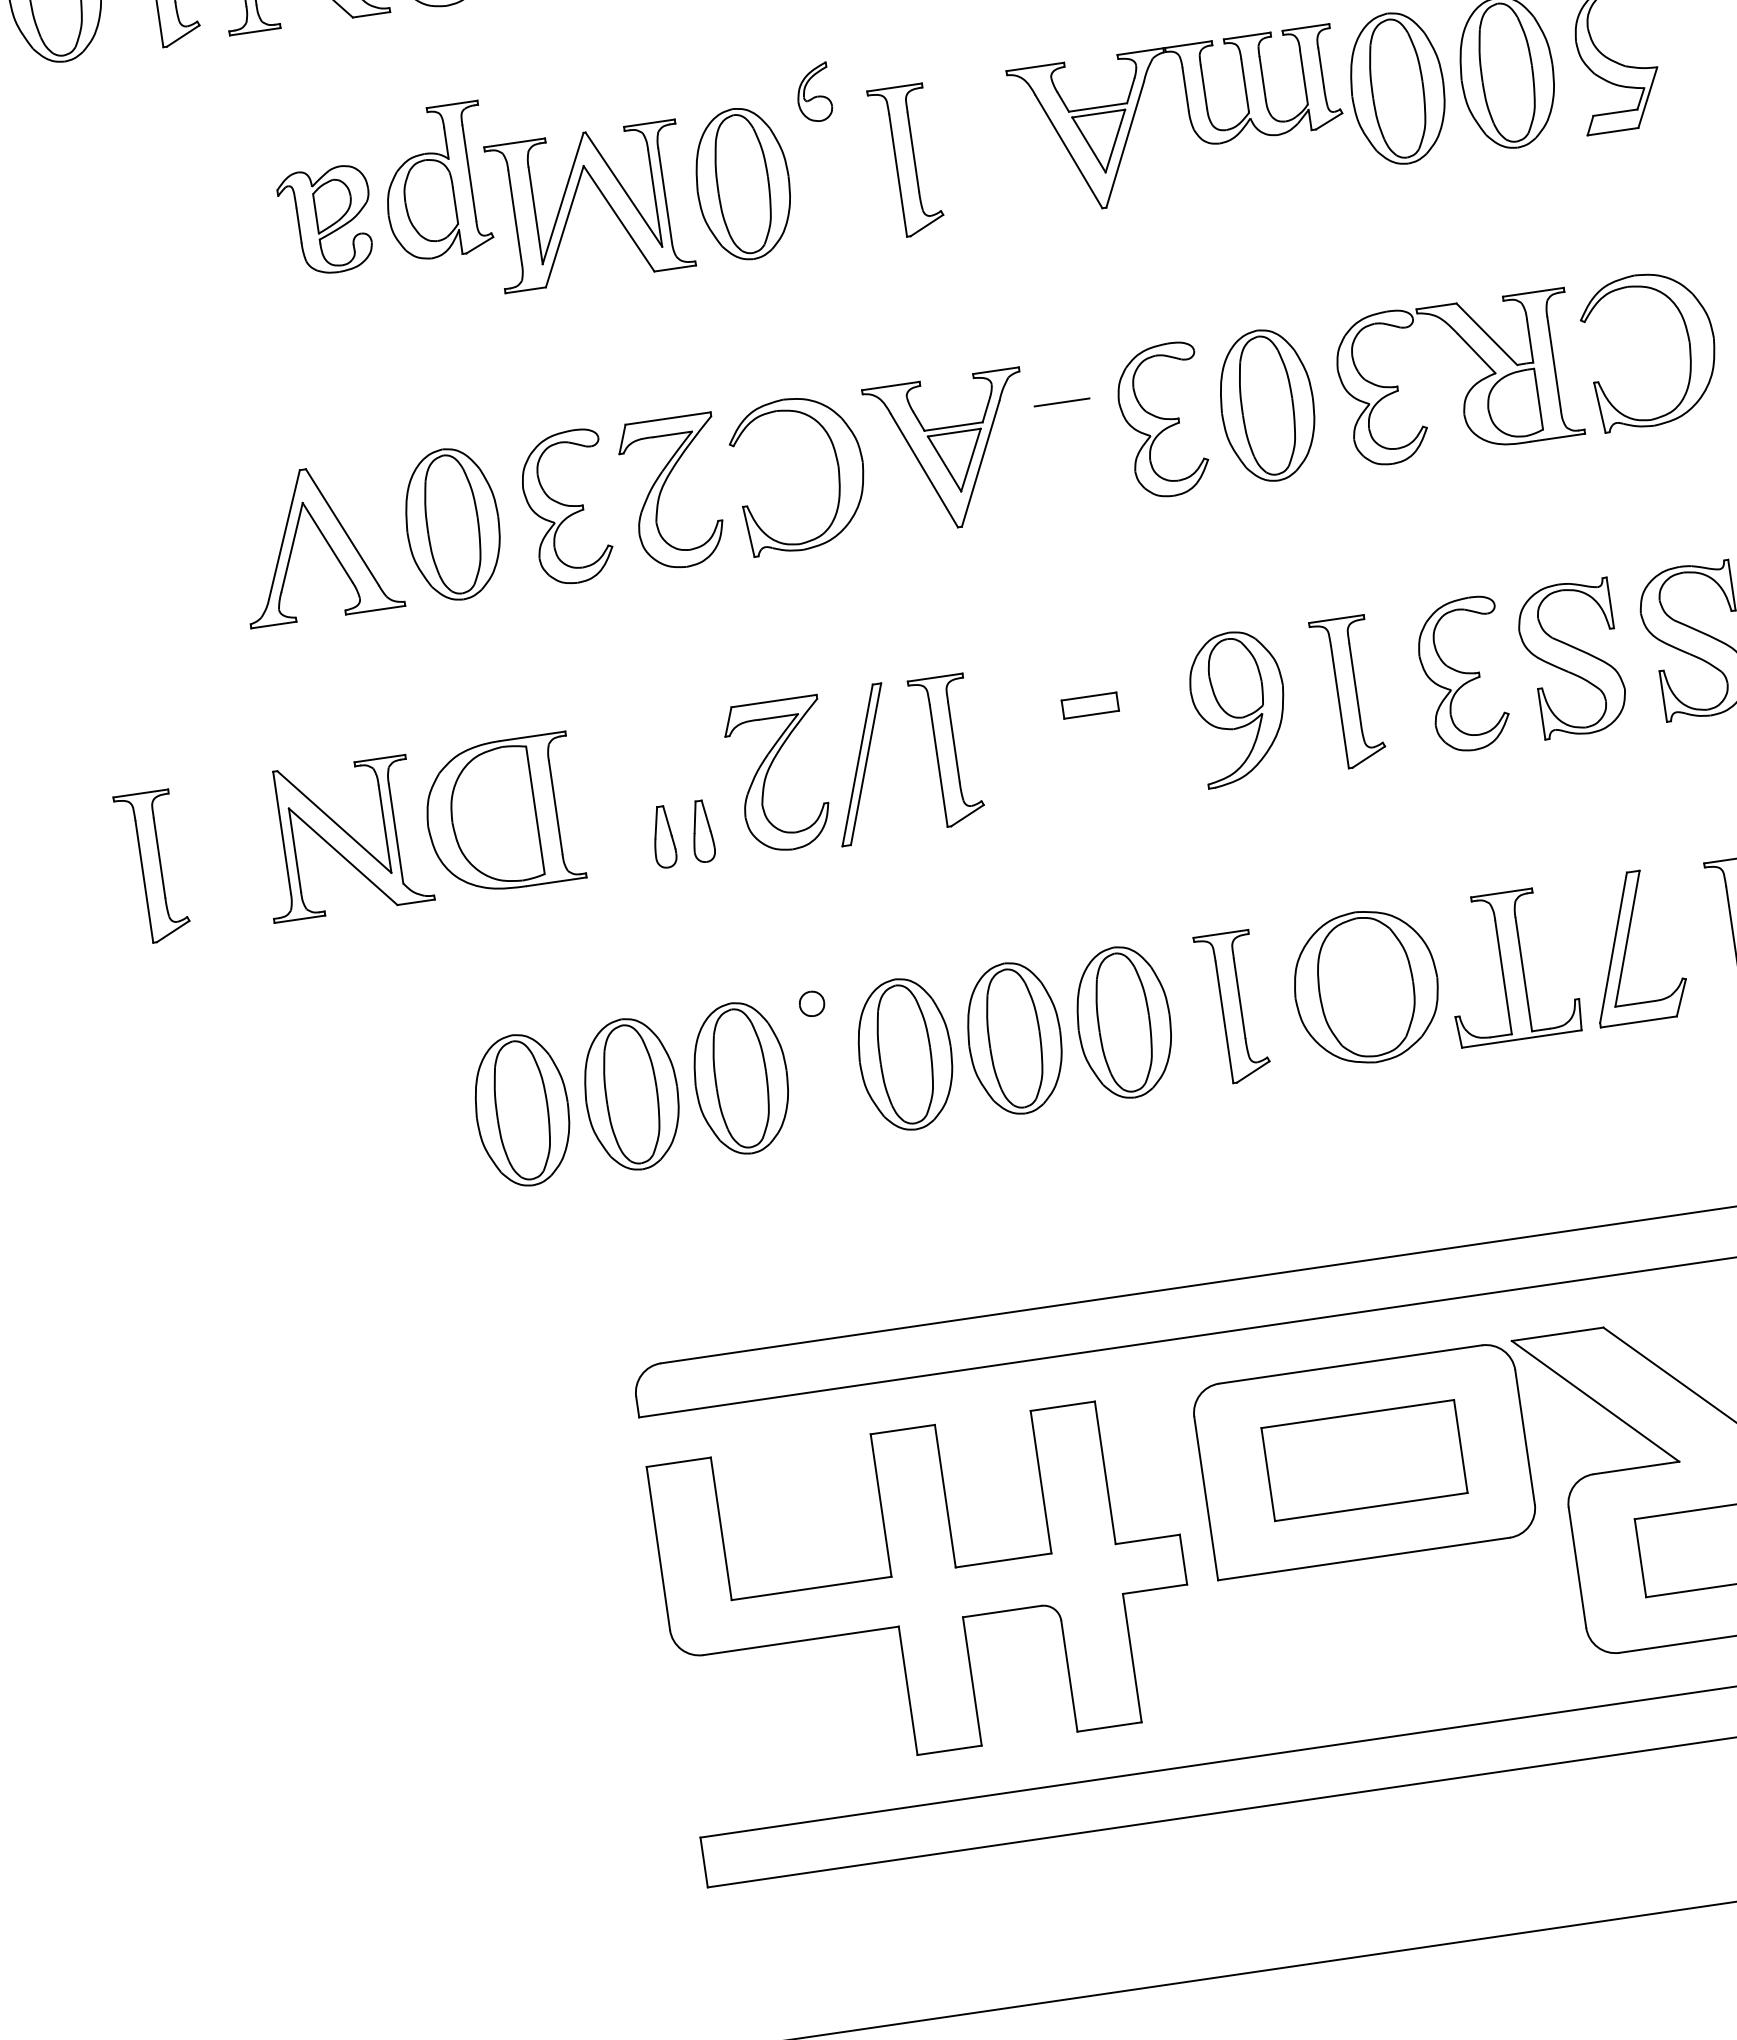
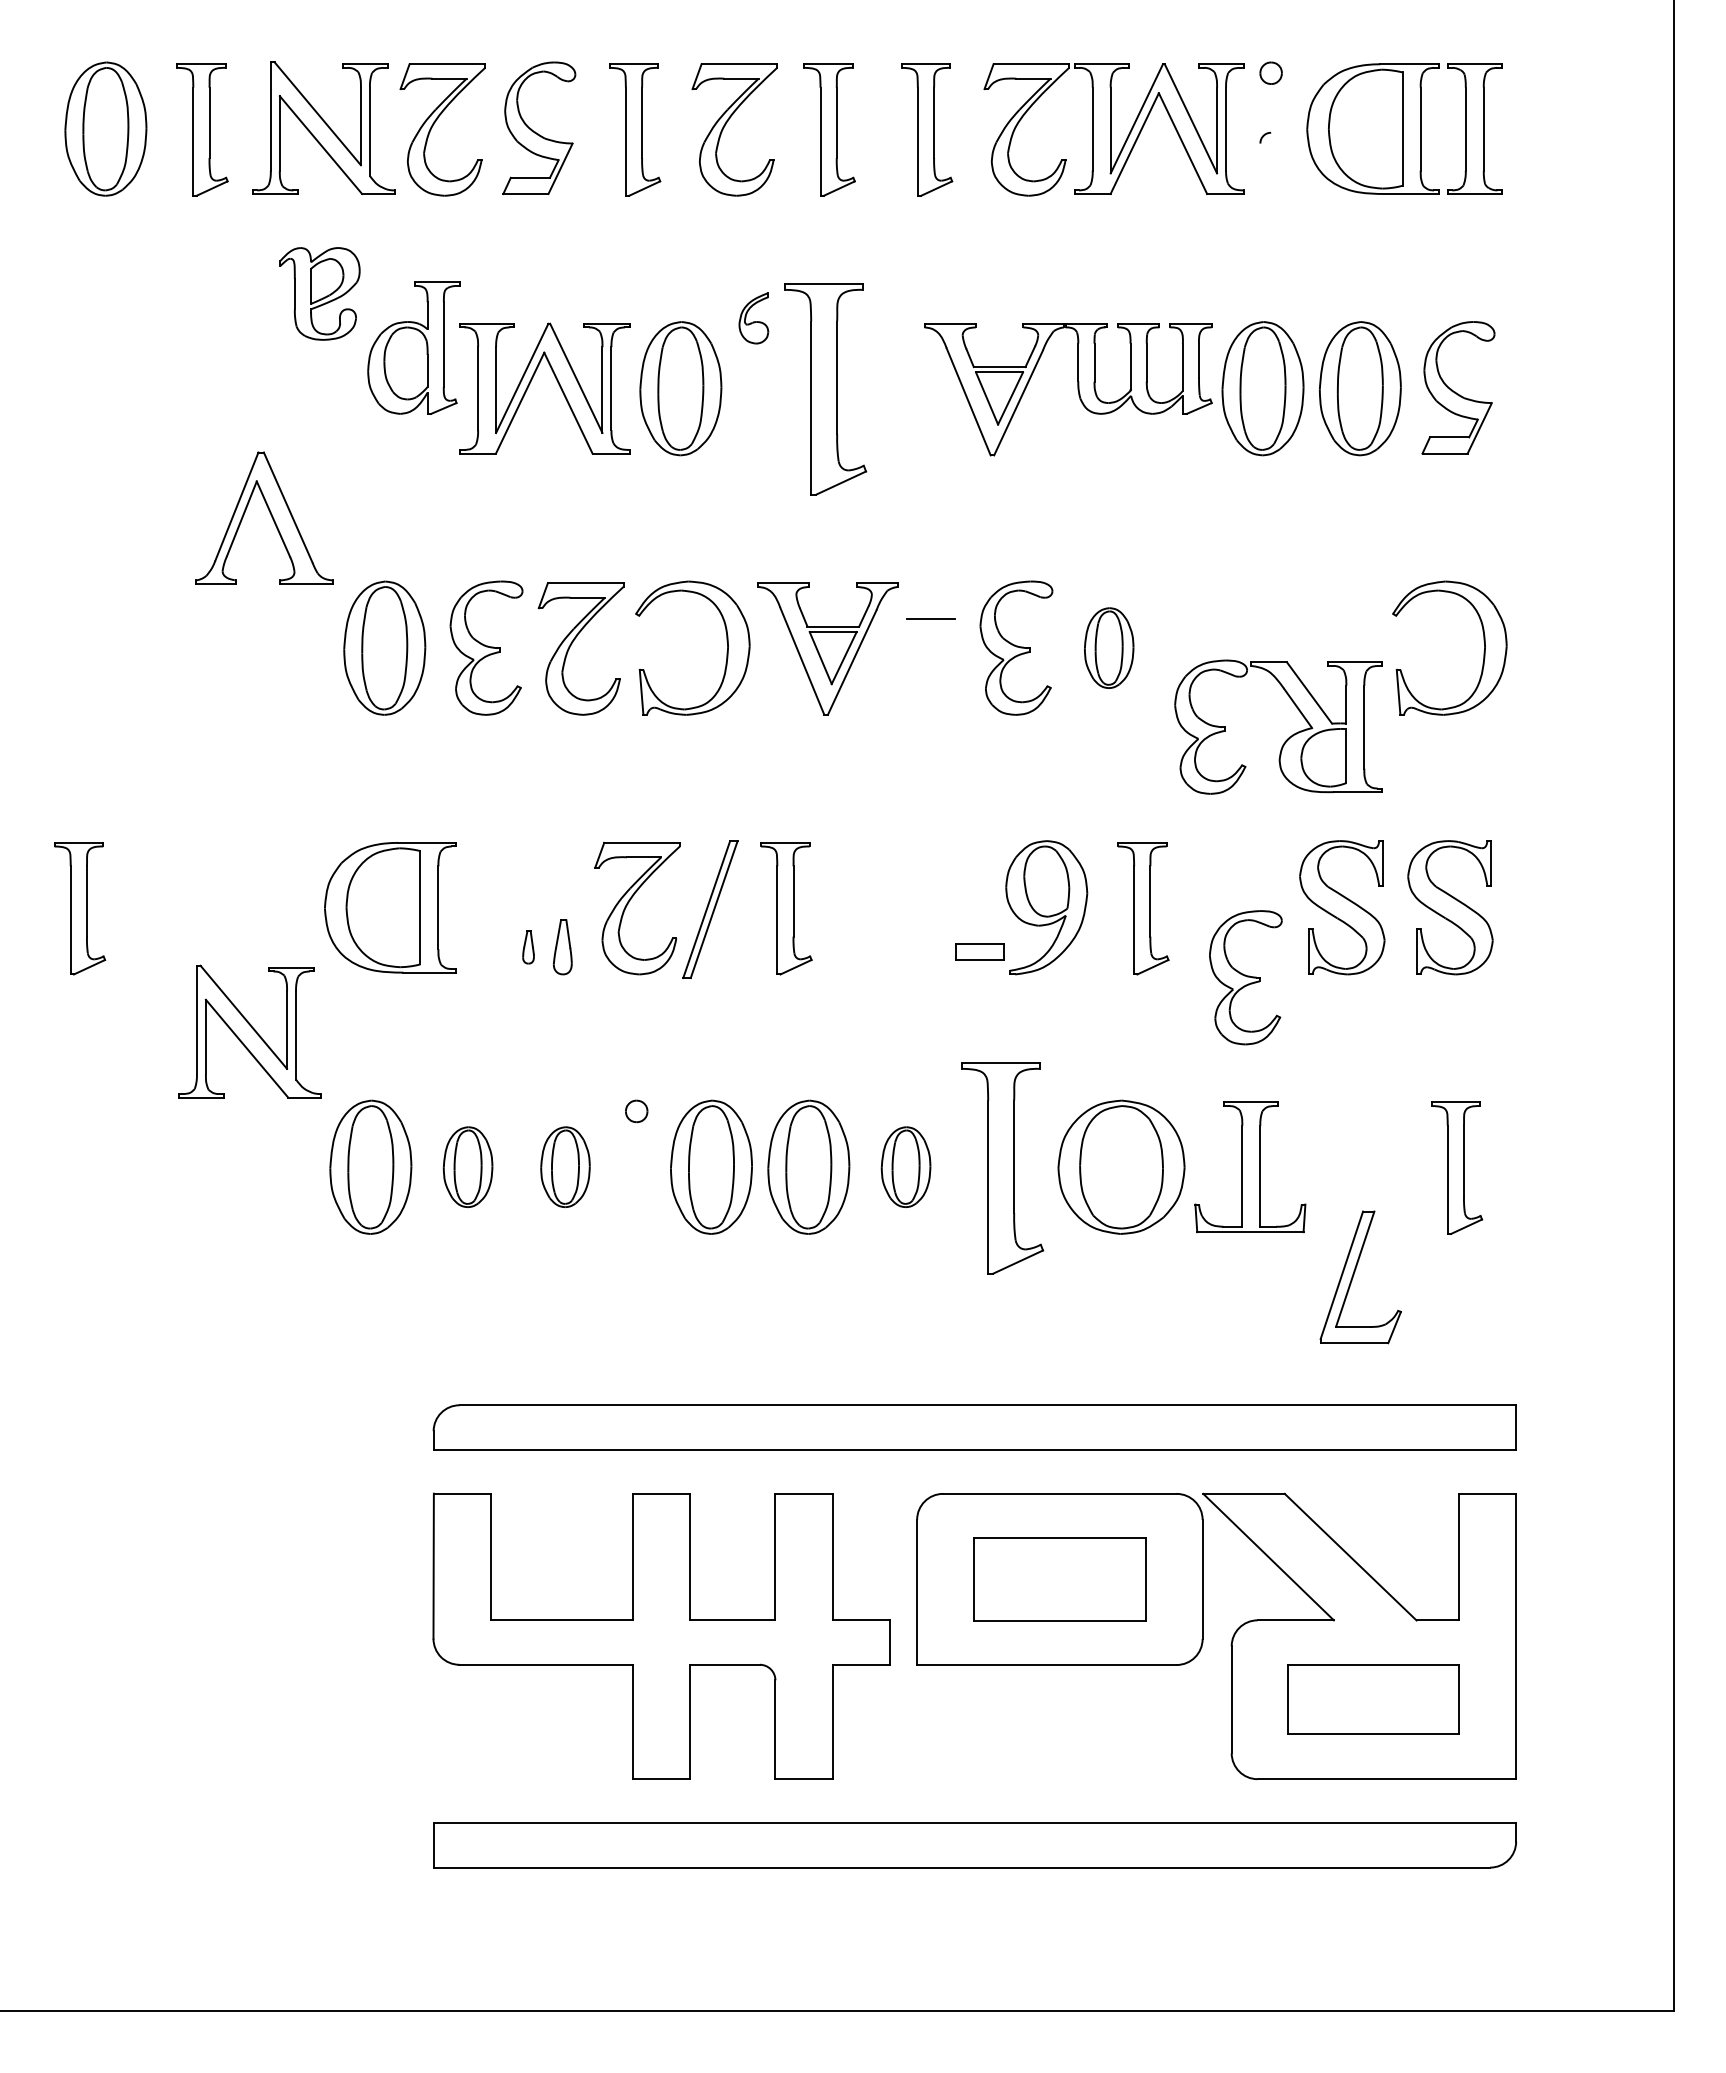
part: (907, 161) -> (826, 389), size x1.6
part: (326, 220) -> (319, 293), moved
part: (1471, 386) -> (1289, 736), moved
part: (1266, 404) -> (1108, 647), size x0.6
part: (323, 539) -> (270, 515), moved
part: (1463, 674) -> (1245, 977), moved
part: (1089, 705) -> (979, 951), moved
part: (343, 837) -> (249, 1031), moved
part: (663, 837) -> (528, 947), size x0.6
part: (1627, 945) -> (1354, 1275), moved
part: (1232, 1006) -> (1002, 1167), size x1.6
part: (1123, 1021) -> (905, 1166), size x0.6
part: (741, 1077) -> (565, 1166), size x0.6
part: (630, 1093) -> (467, 1166), size x0.6

